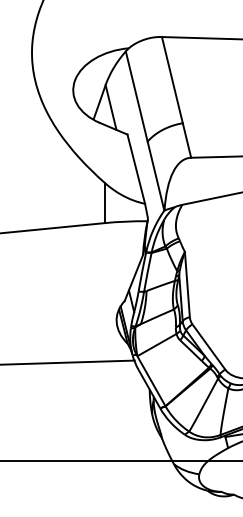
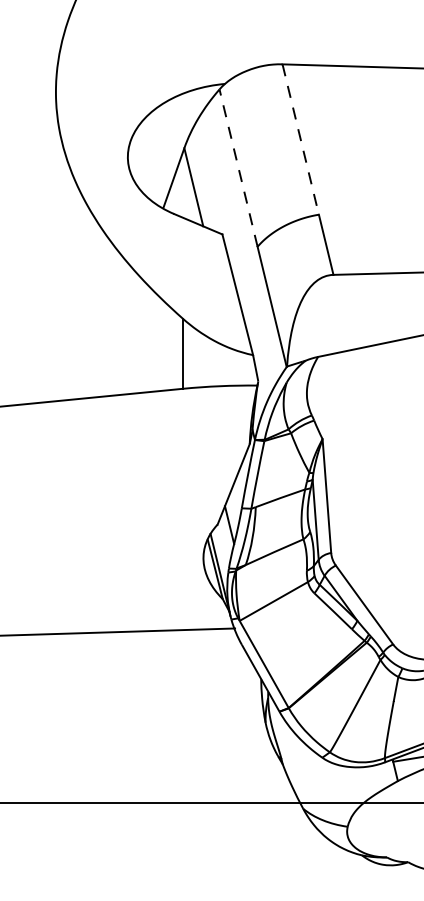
line: (172, 80) -> (300, 140), solid -> dashed
line: (136, 96) -> (238, 168), solid -> dashed

